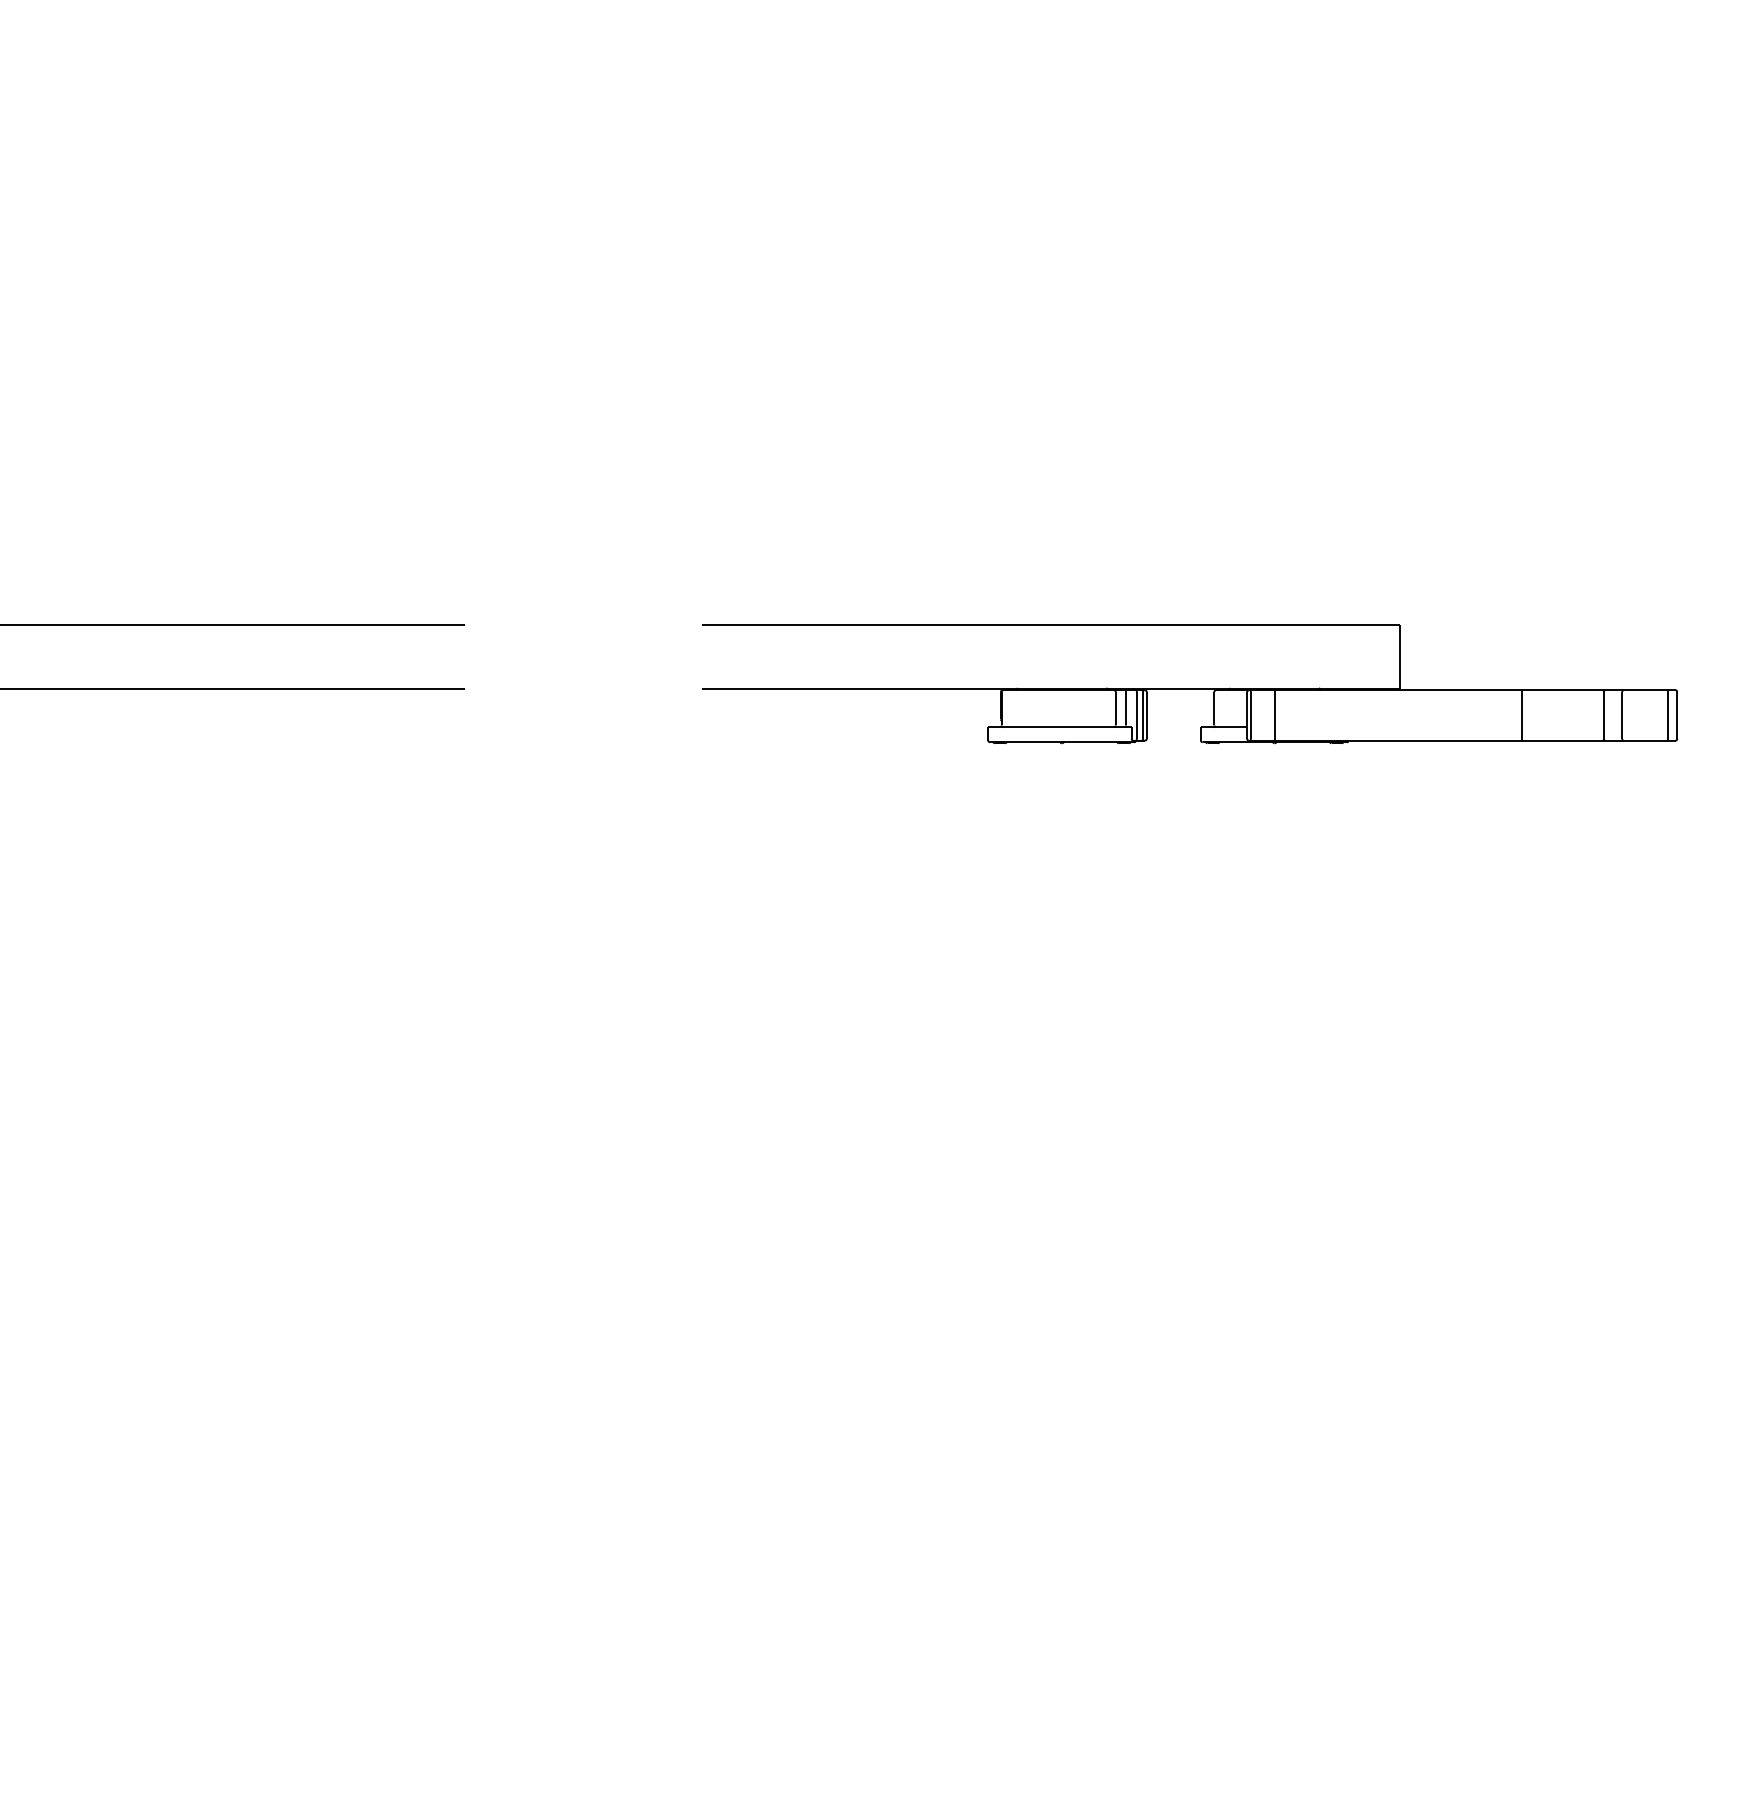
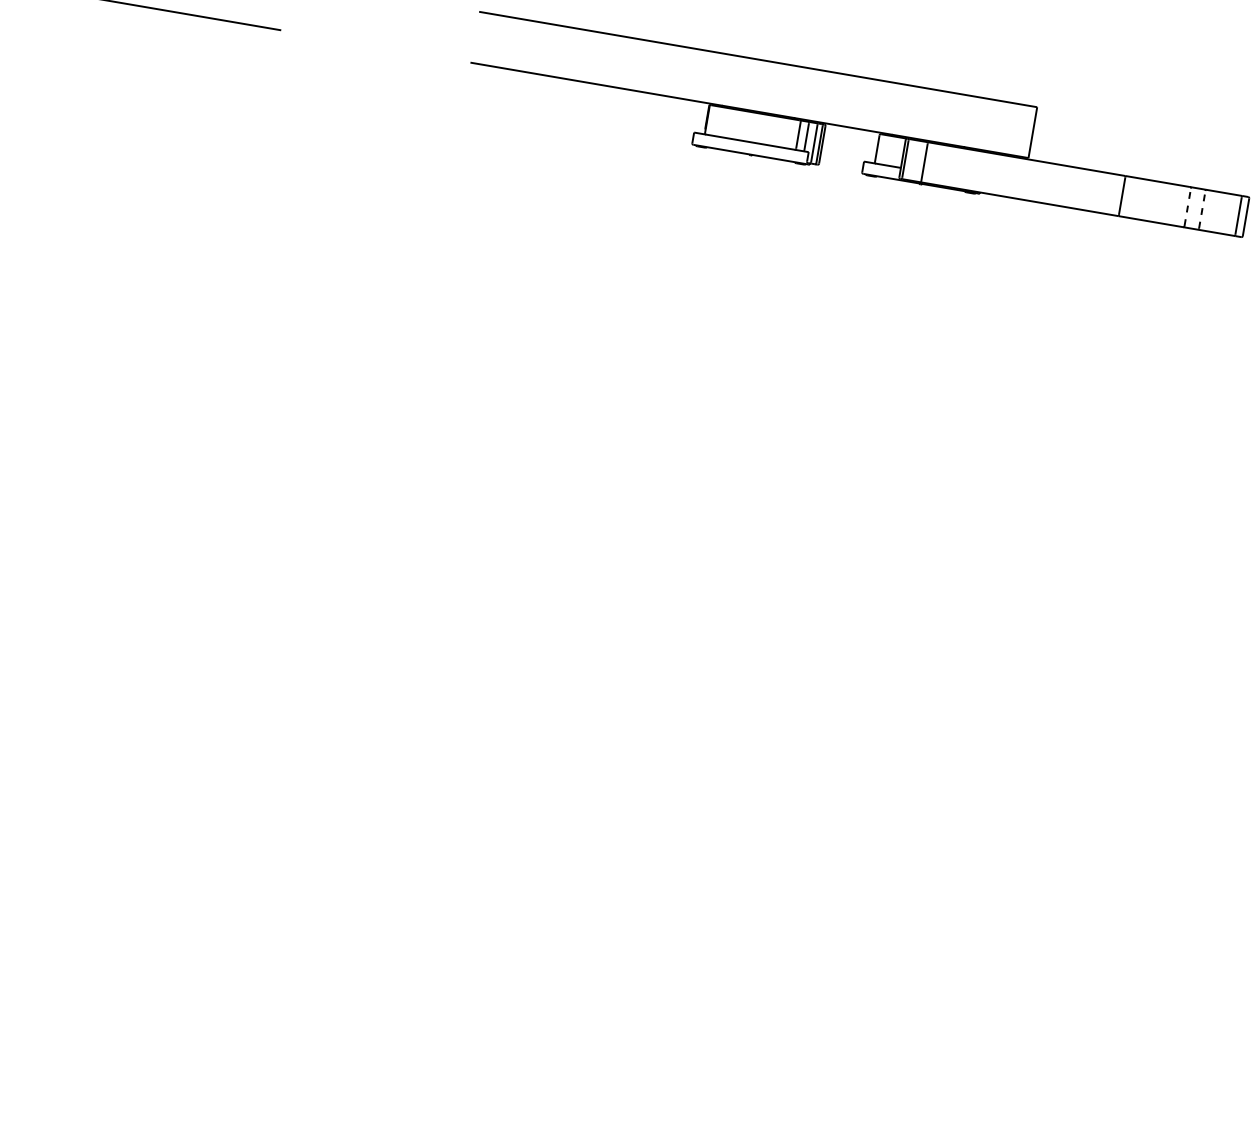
line: (1604, 714) -> (1188, 206), solid -> dashed
line: (1622, 714) -> (1202, 209), solid -> dashed

